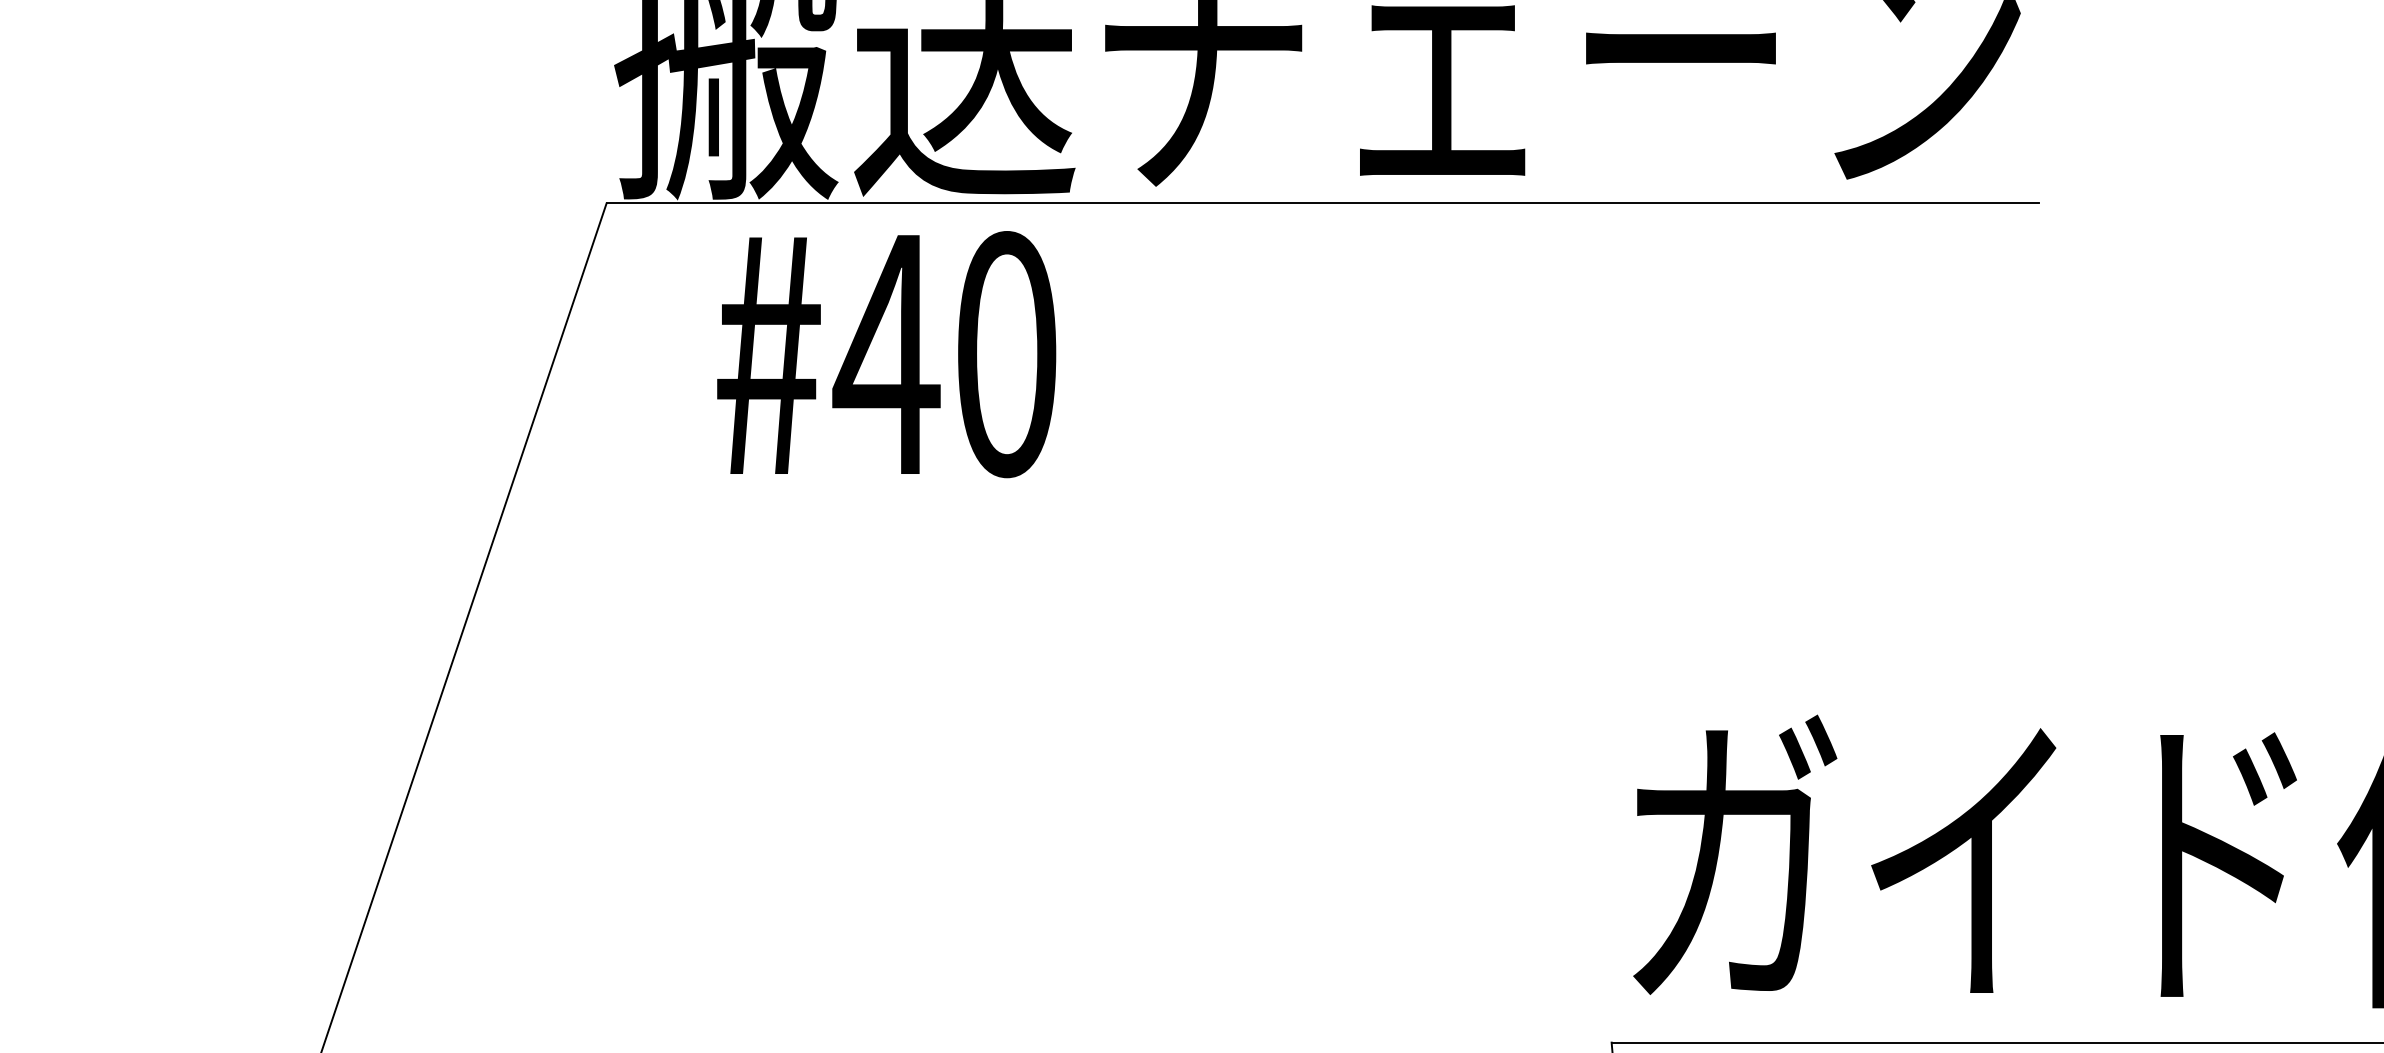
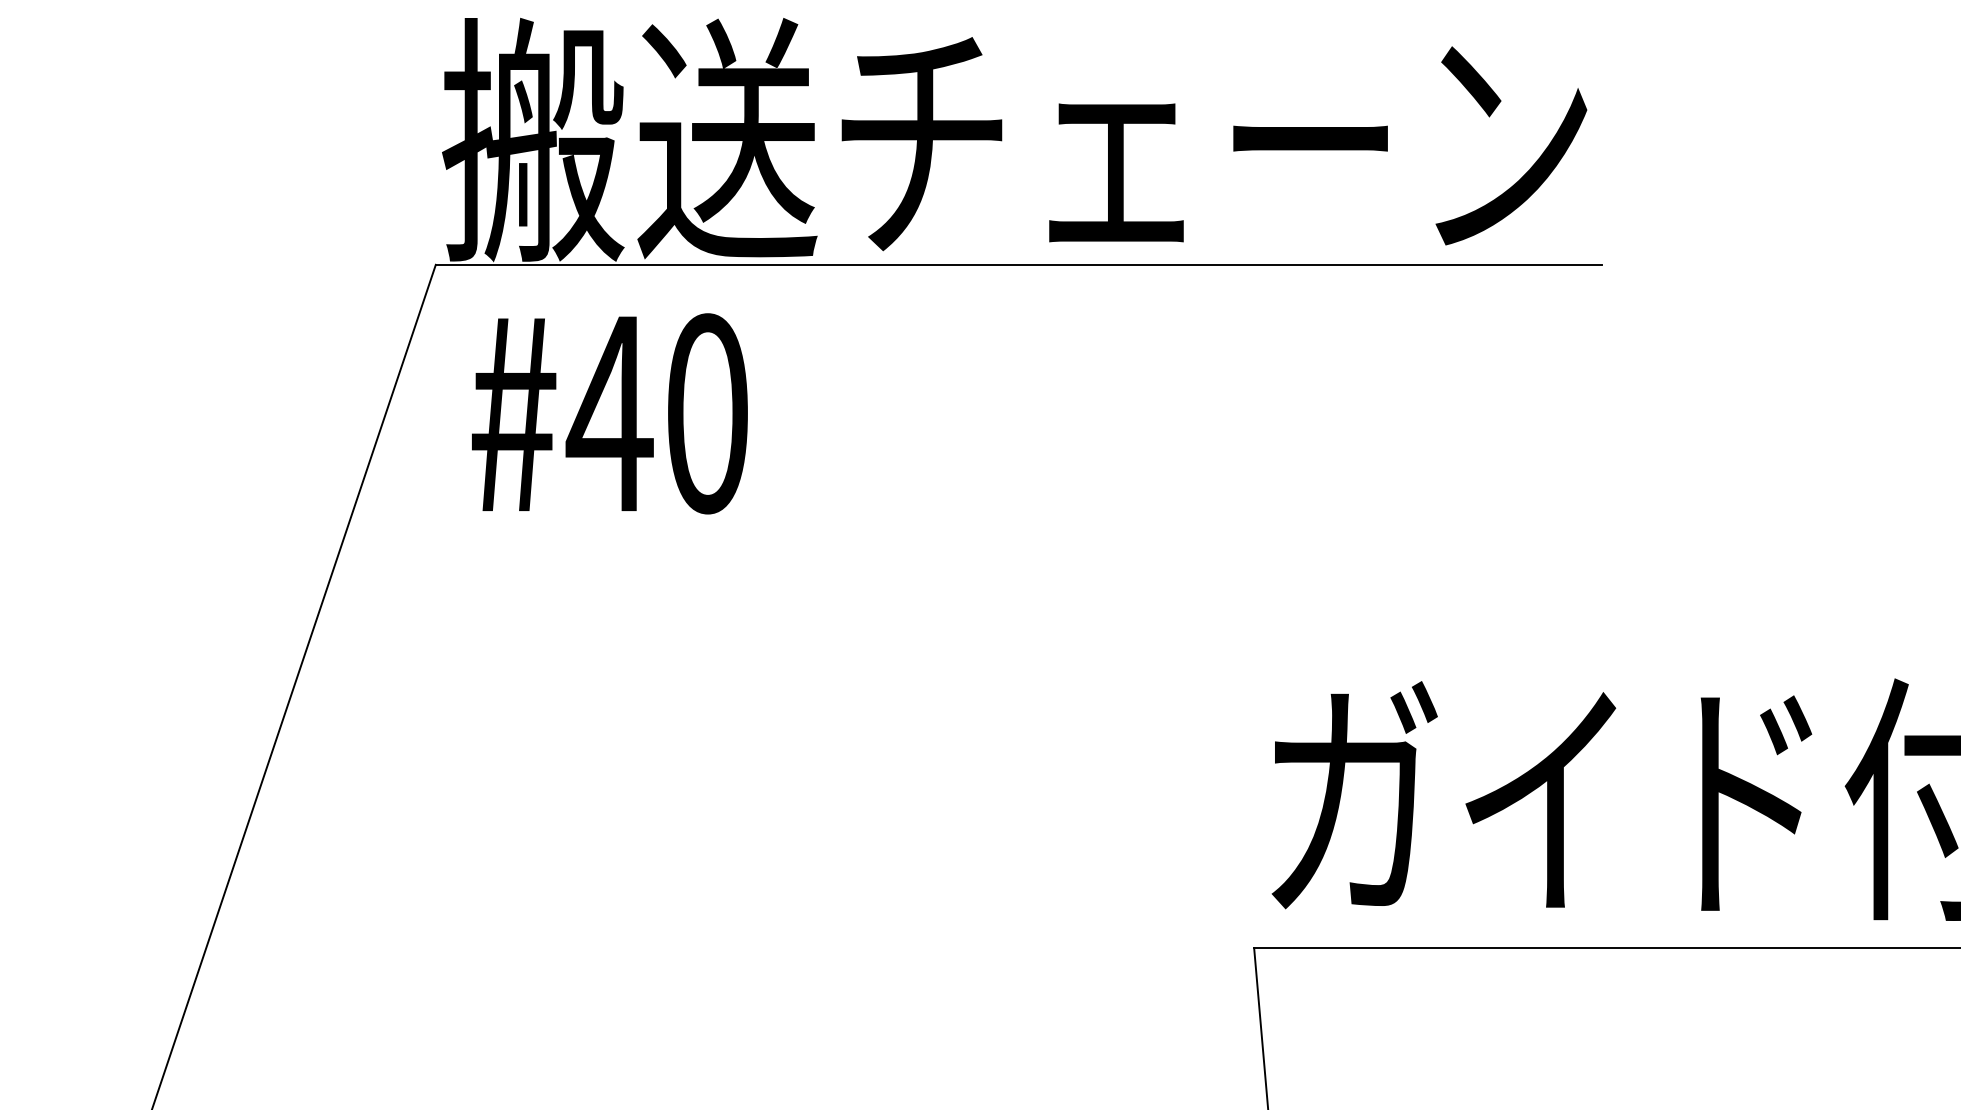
text: (886, 354) -> (609, 413), moved

